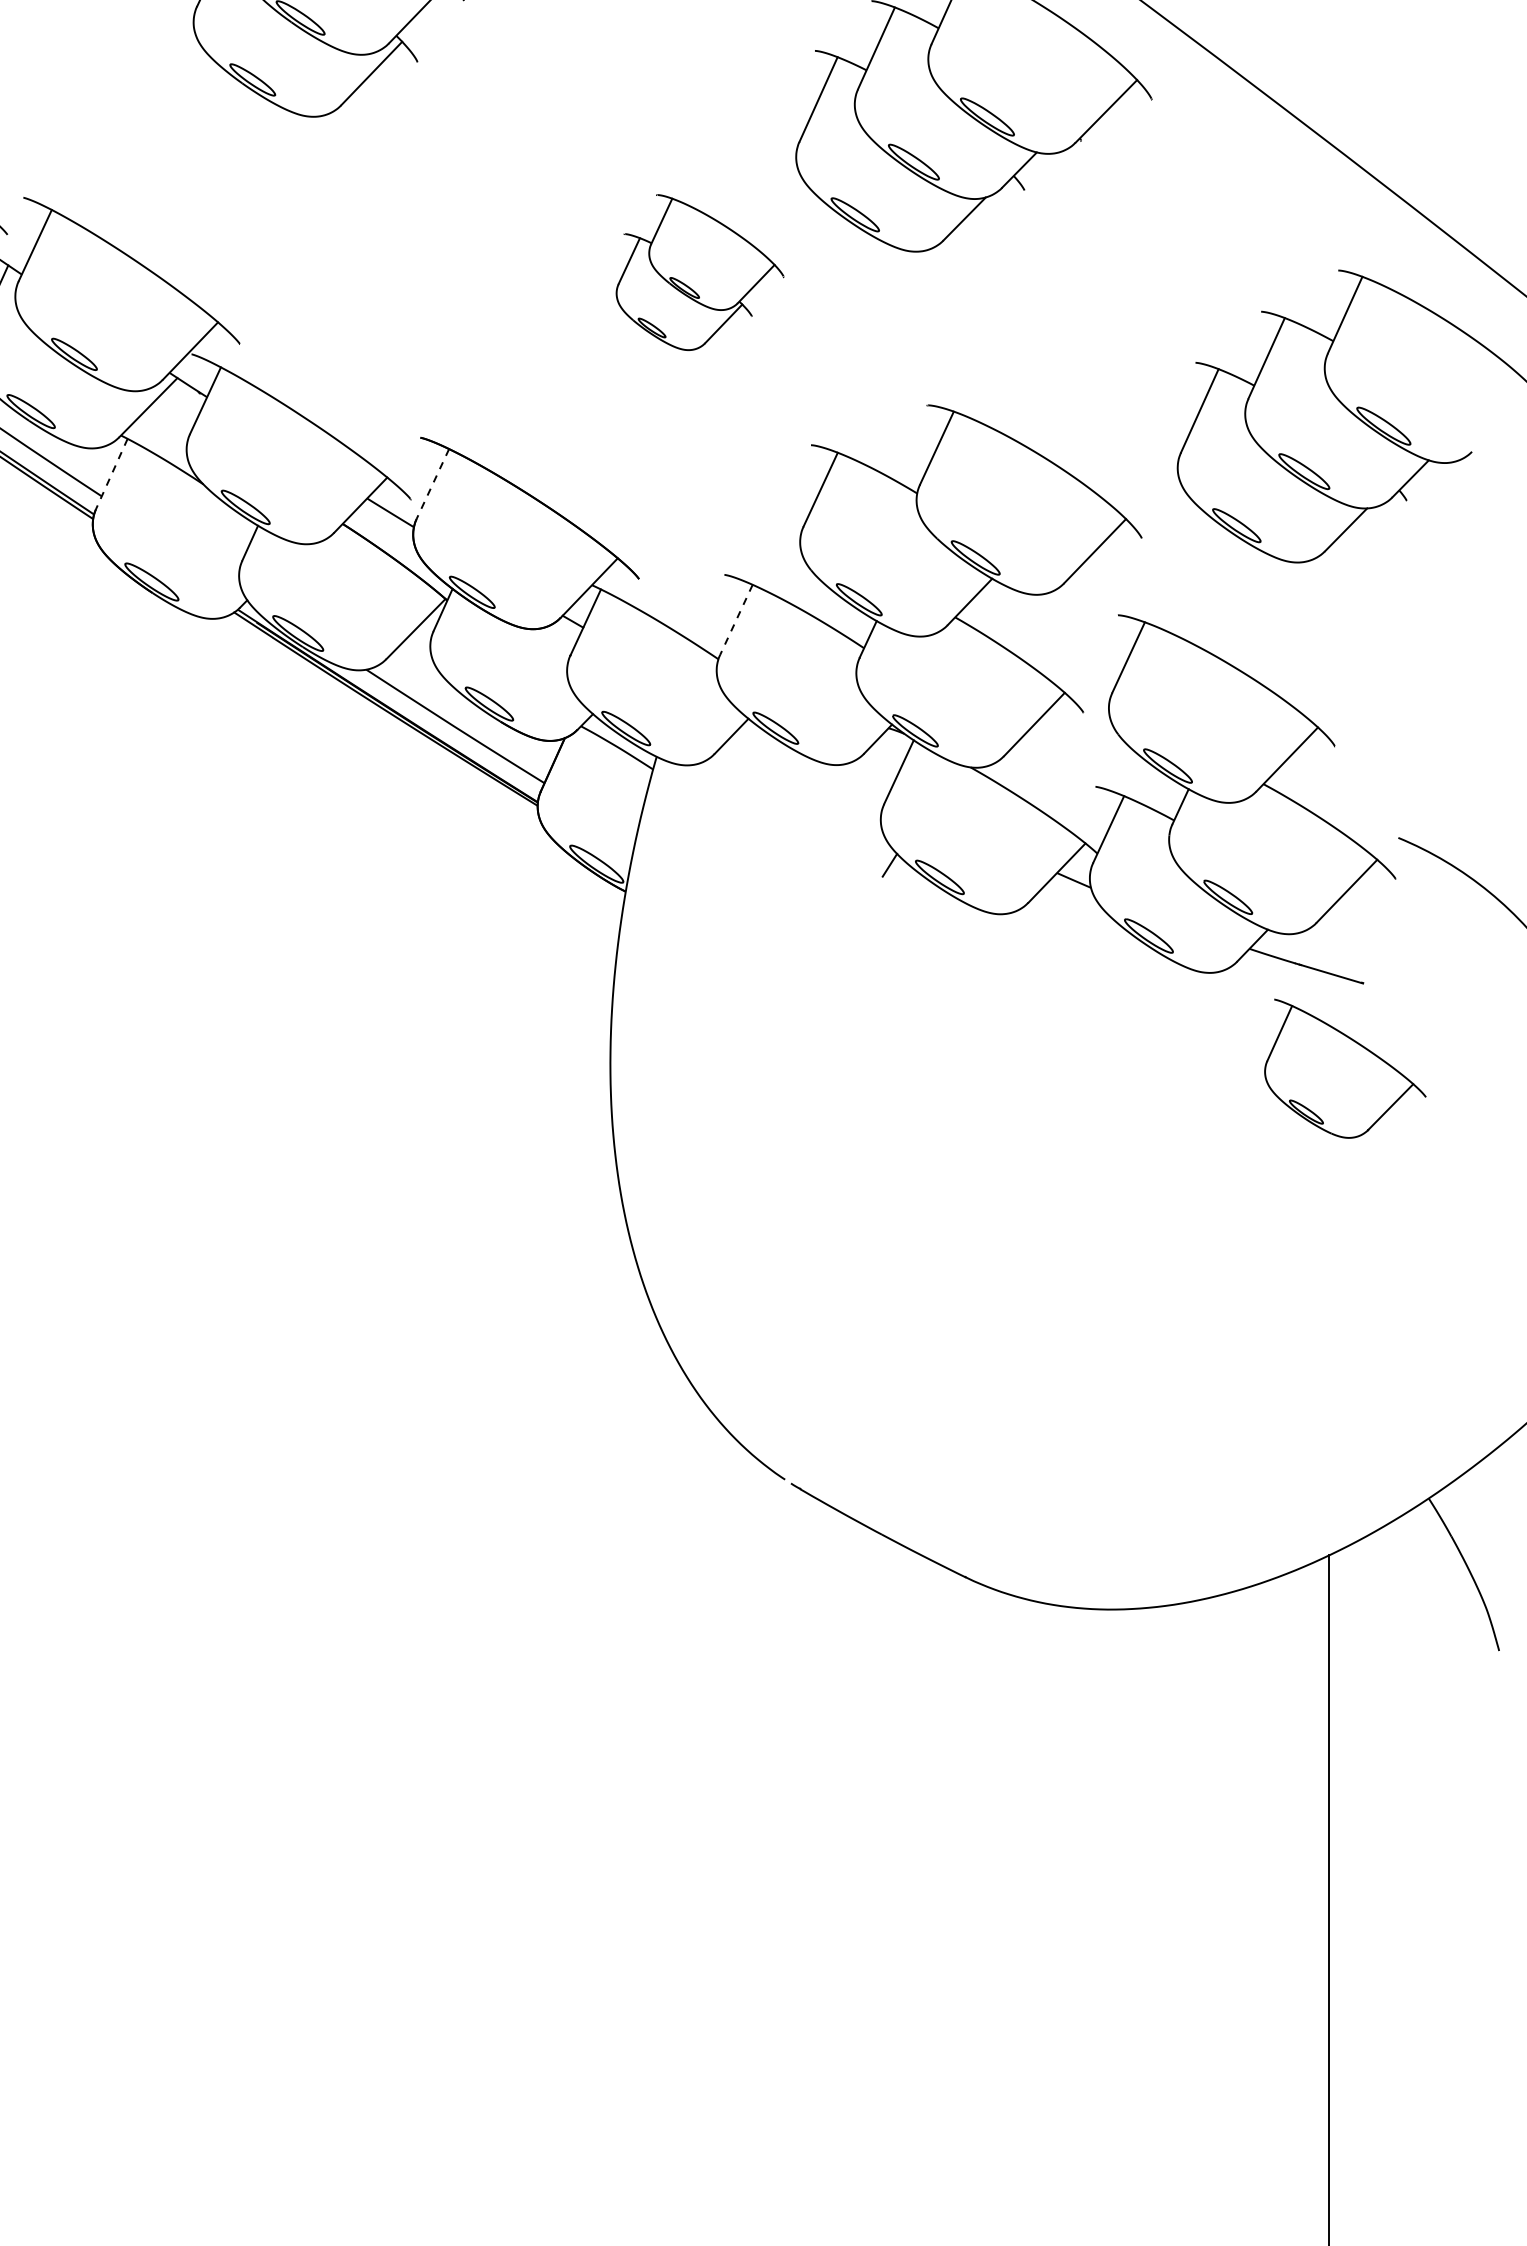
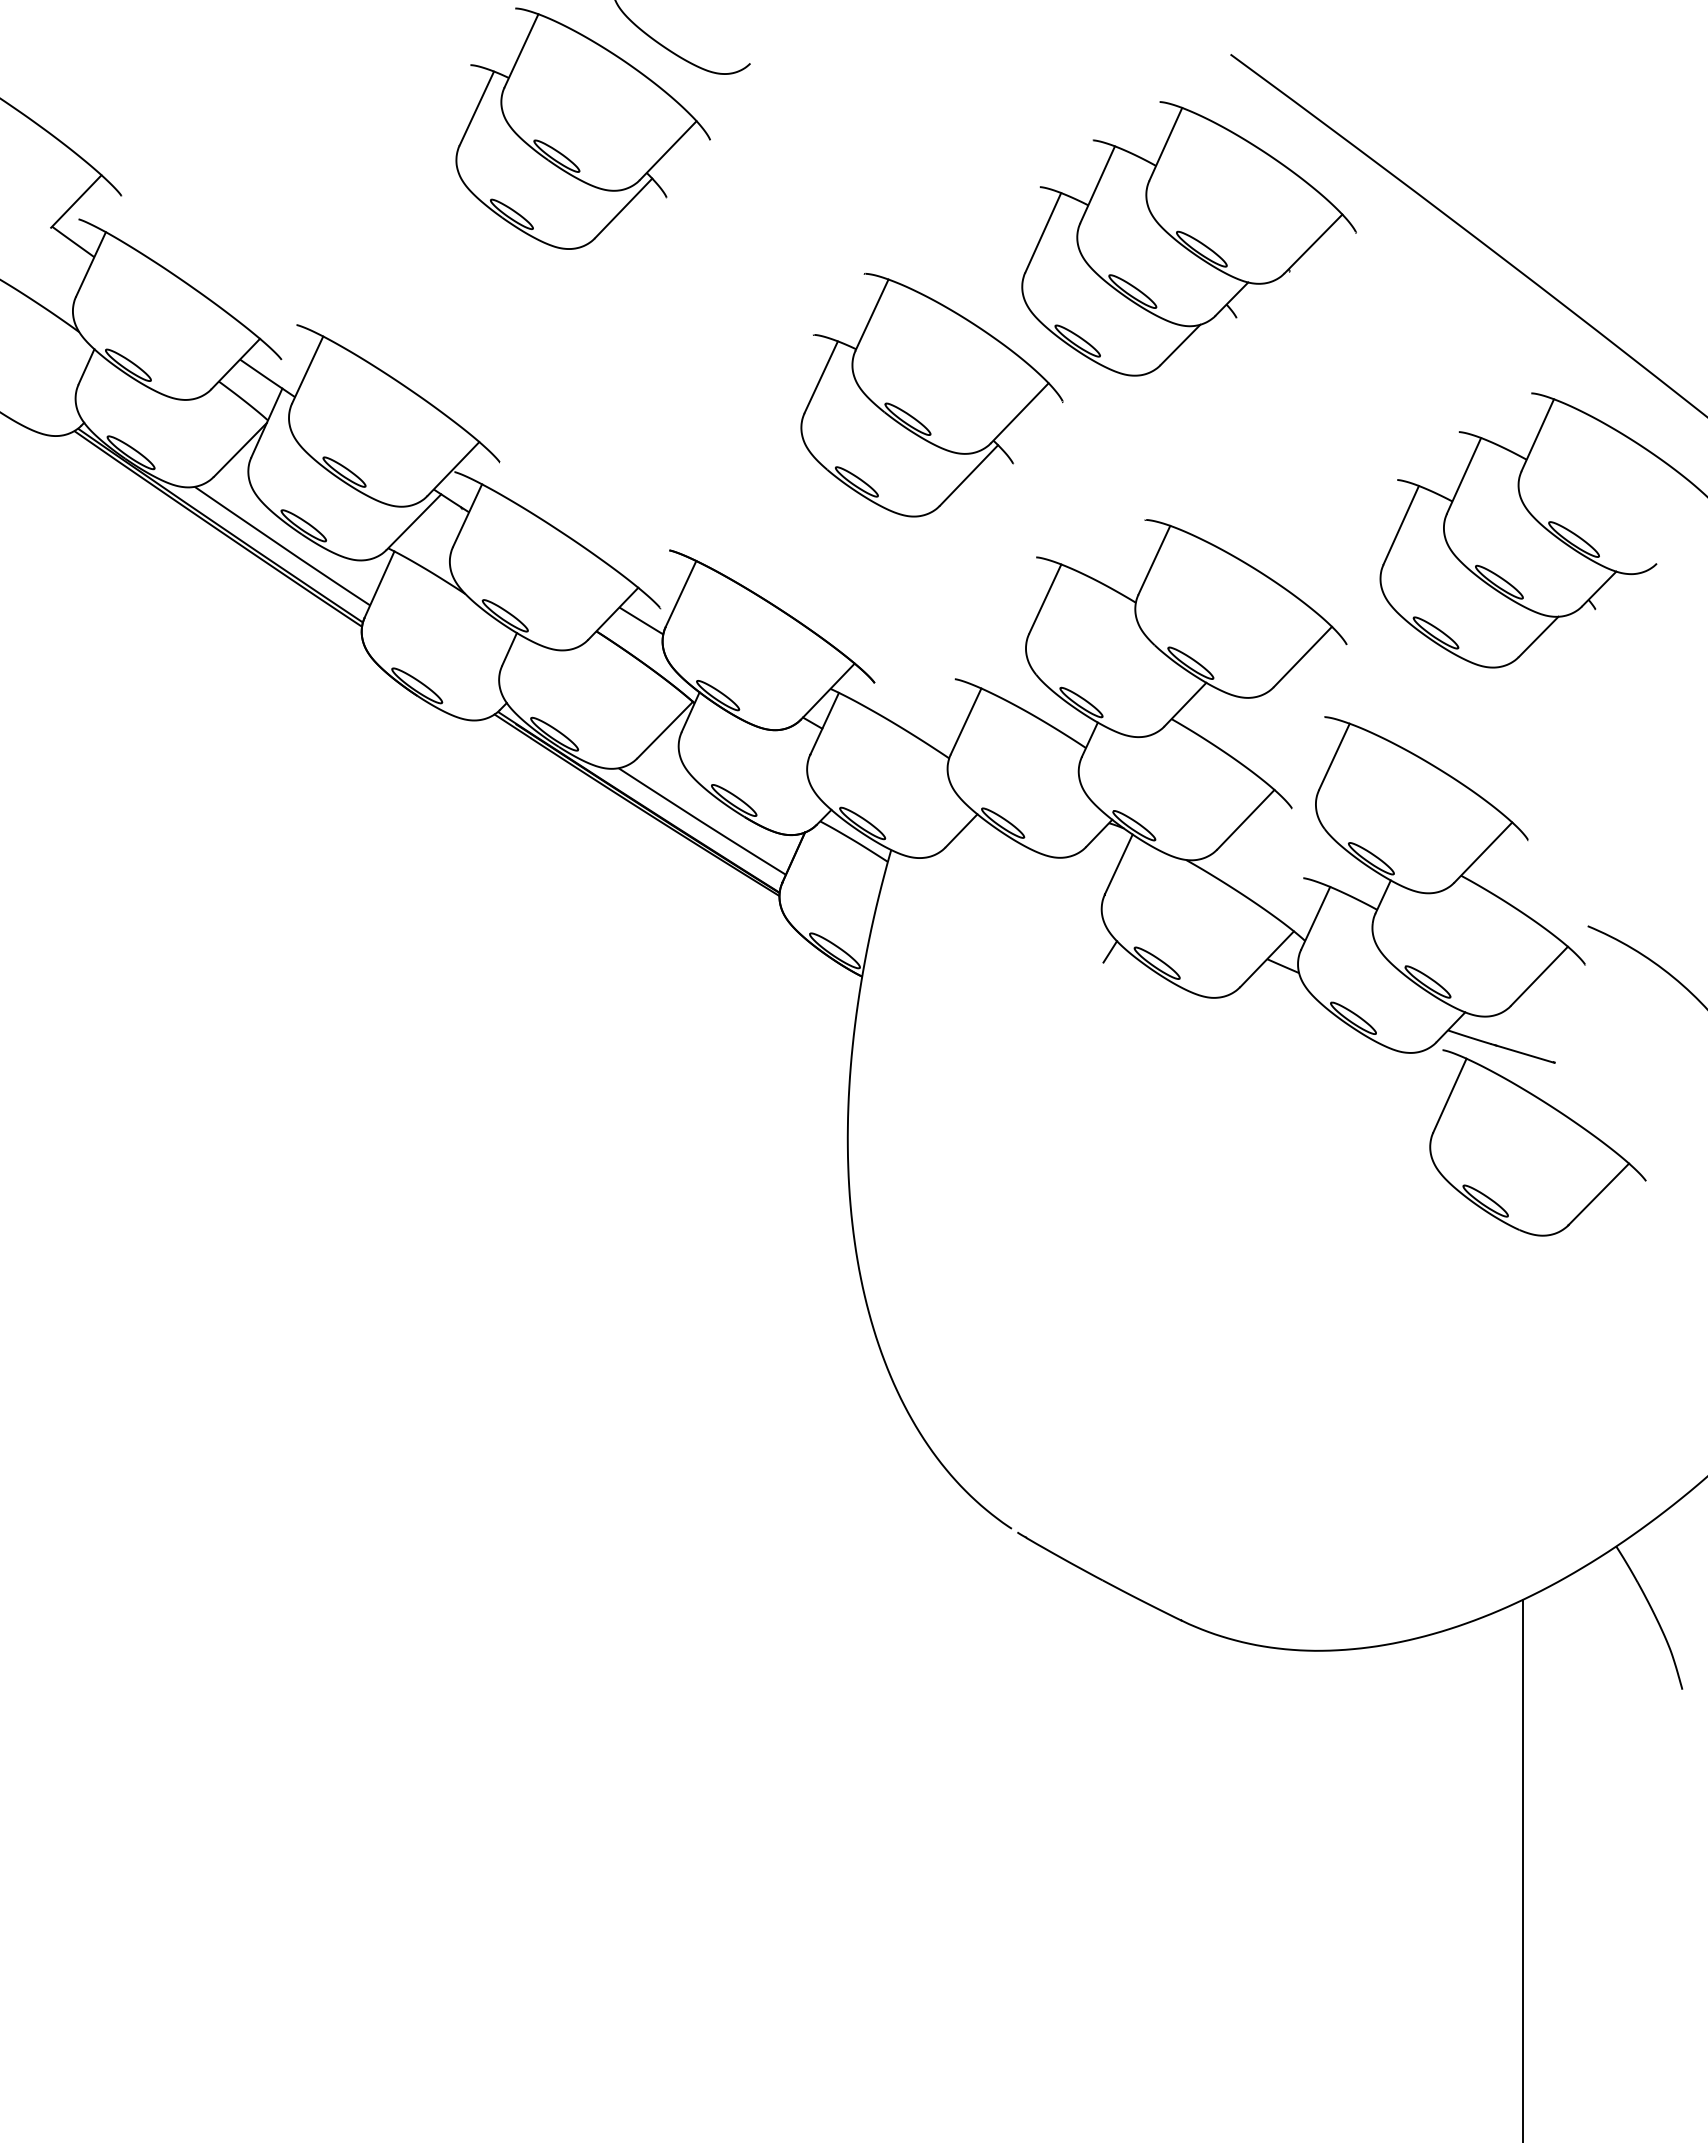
part: (699, 272) -> (931, 395), size x1.67
line: (111, 474) -> (379, 584), dashed -> solid
line: (432, 484) -> (680, 594), dashed -> solid
line: (735, 619) -> (965, 721), dashed -> solid
part: (1344, 1068) -> (1537, 1142), size x1.43

